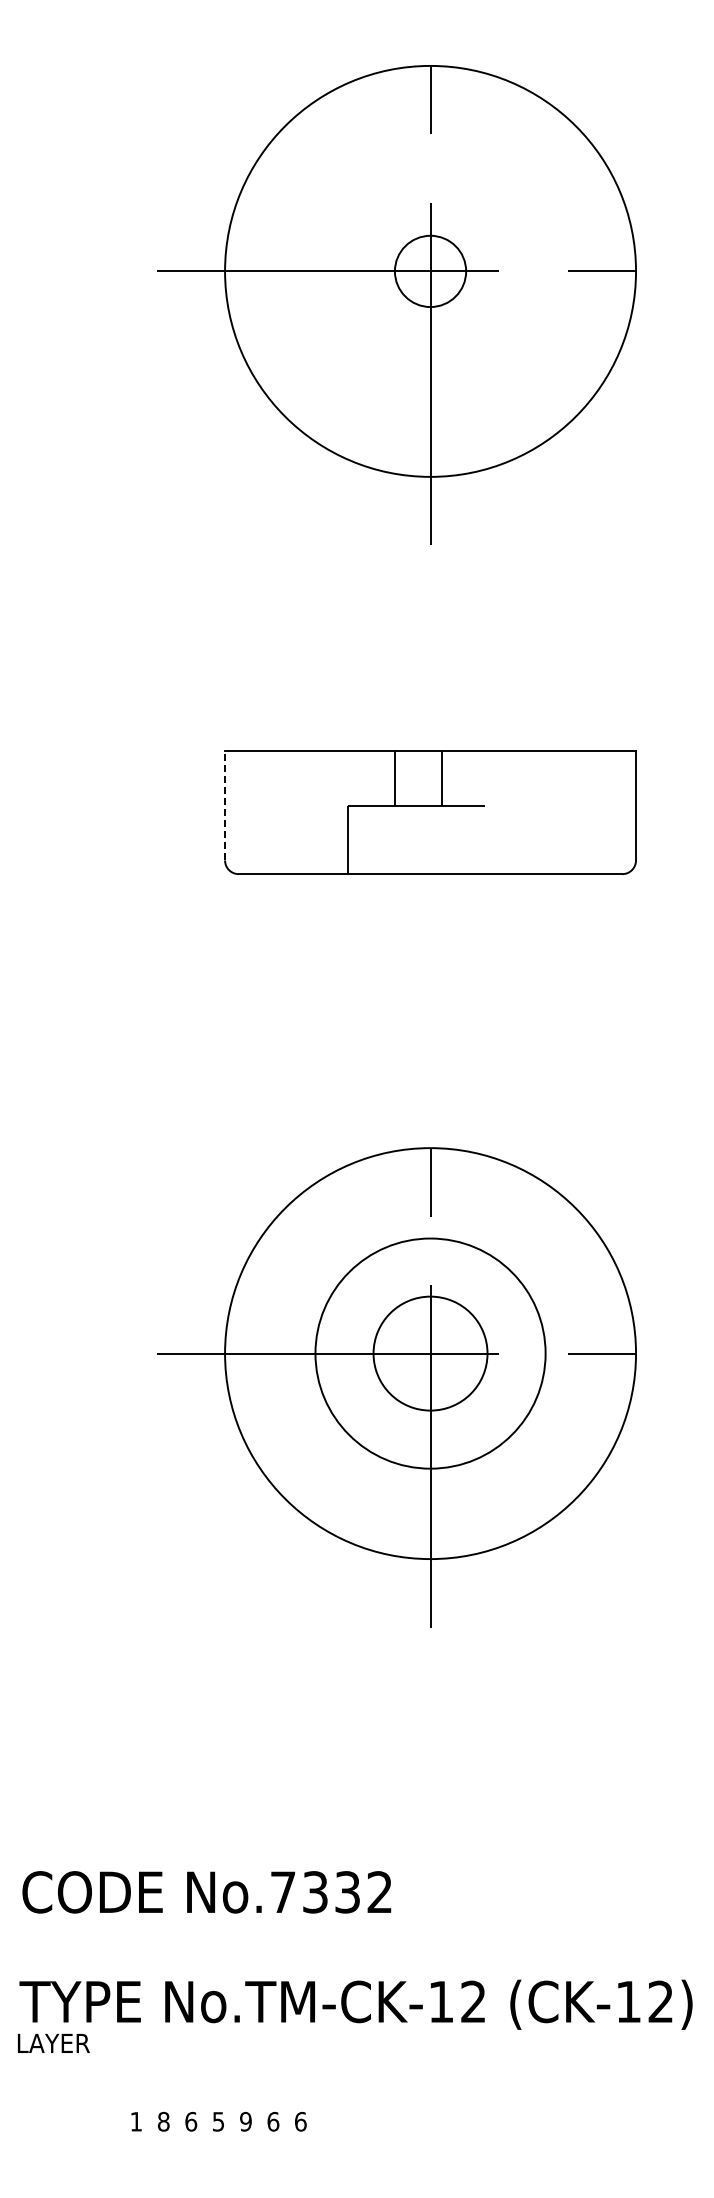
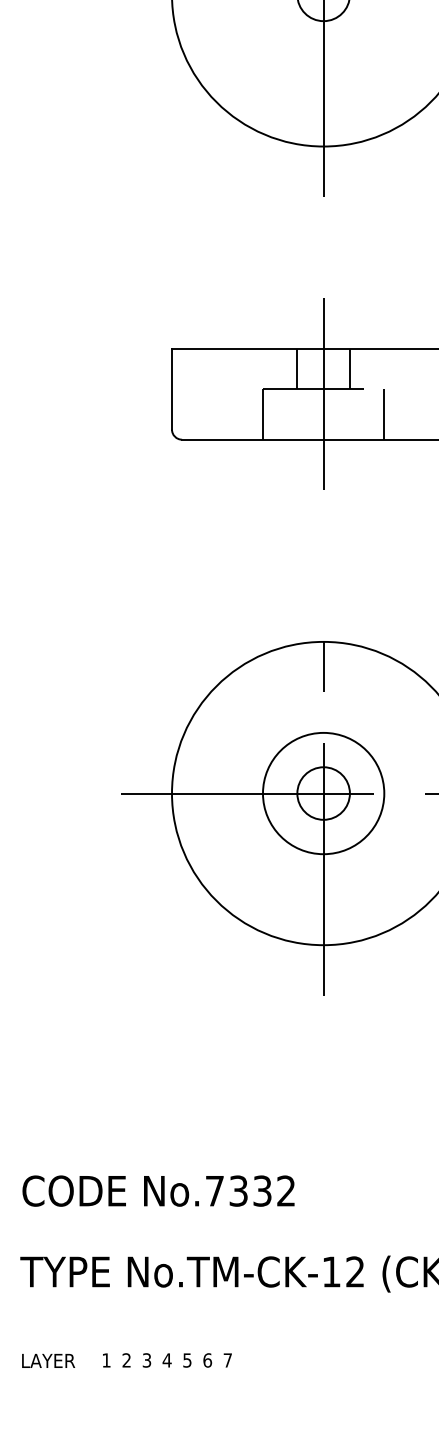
line: (442, 777) -> (350, 368), moved
line: (225, 805) -> (172, 389), dashed -> solid
line: (430, 812) -> (323, 394), added
line: (512, 839) -> (384, 414), added
circle: (430, 1353) -> (323, 793), size x0.62
circle: (430, 1353) -> (323, 793), size x0.71
text: (53, 2043) -> (48, 1360), moved
text: (163, 2121) -> (126, 1360), 8 -> 2
text: (191, 2121) -> (147, 1360), 6 -> 3
text: (218, 2121) -> (167, 1360), 5 -> 4
text: (245, 2121) -> (187, 1360), 9 -> 5
text: (300, 2121) -> (227, 1360), 6 -> 7

